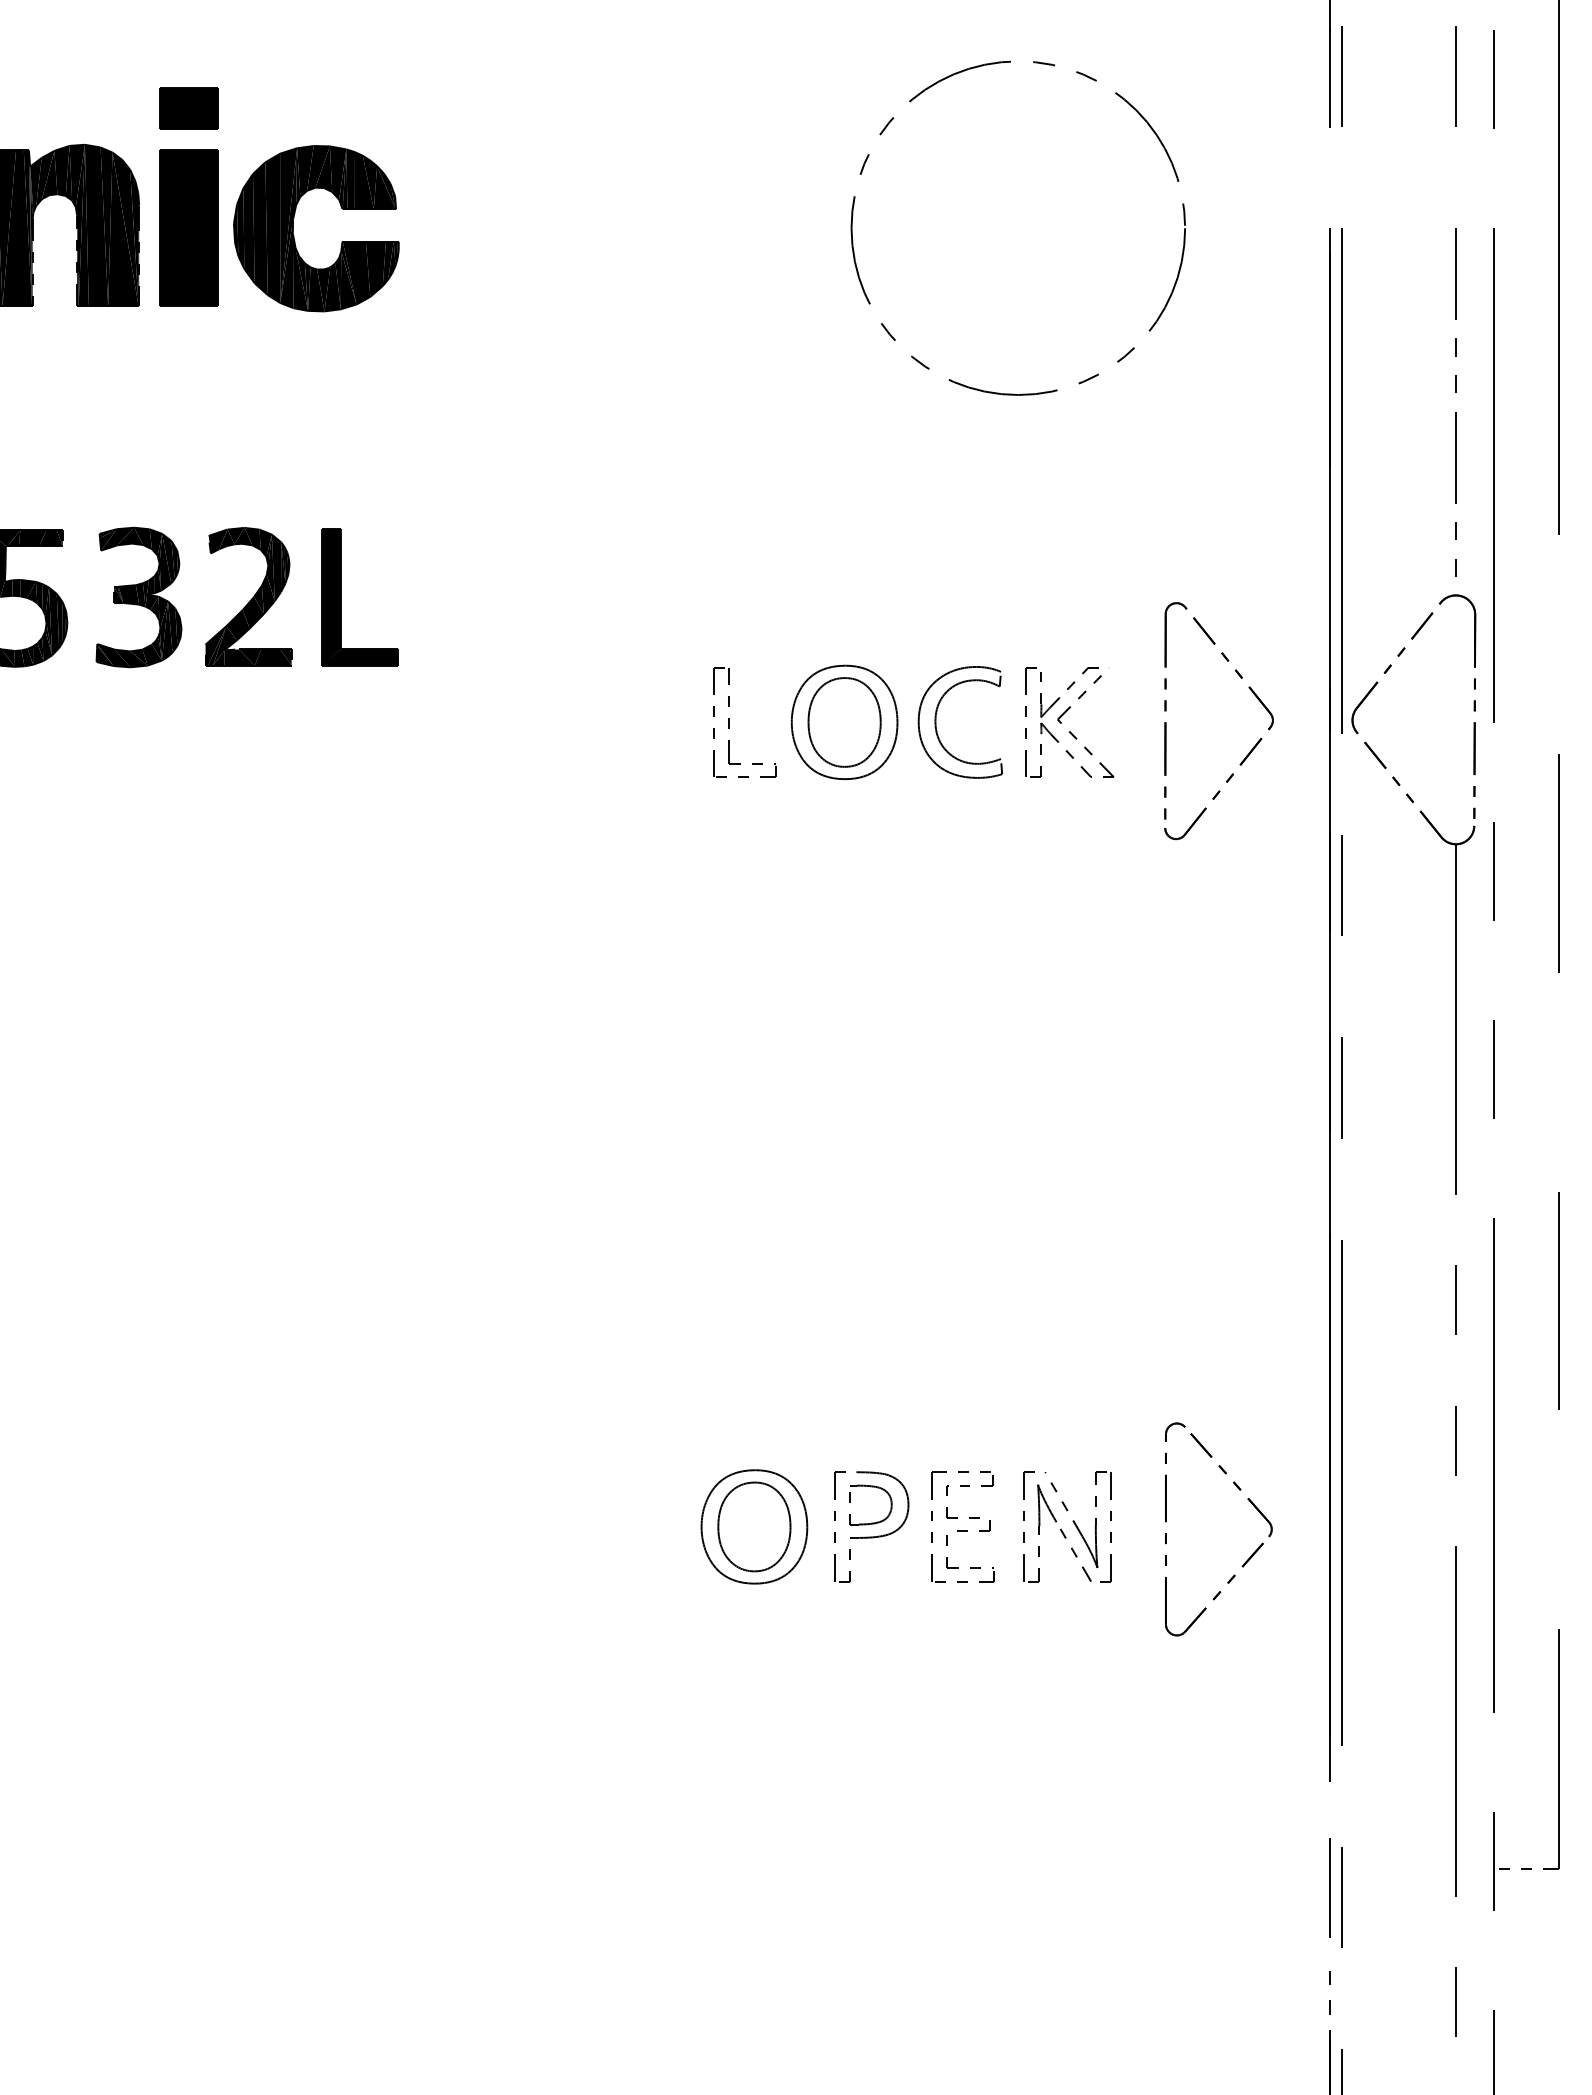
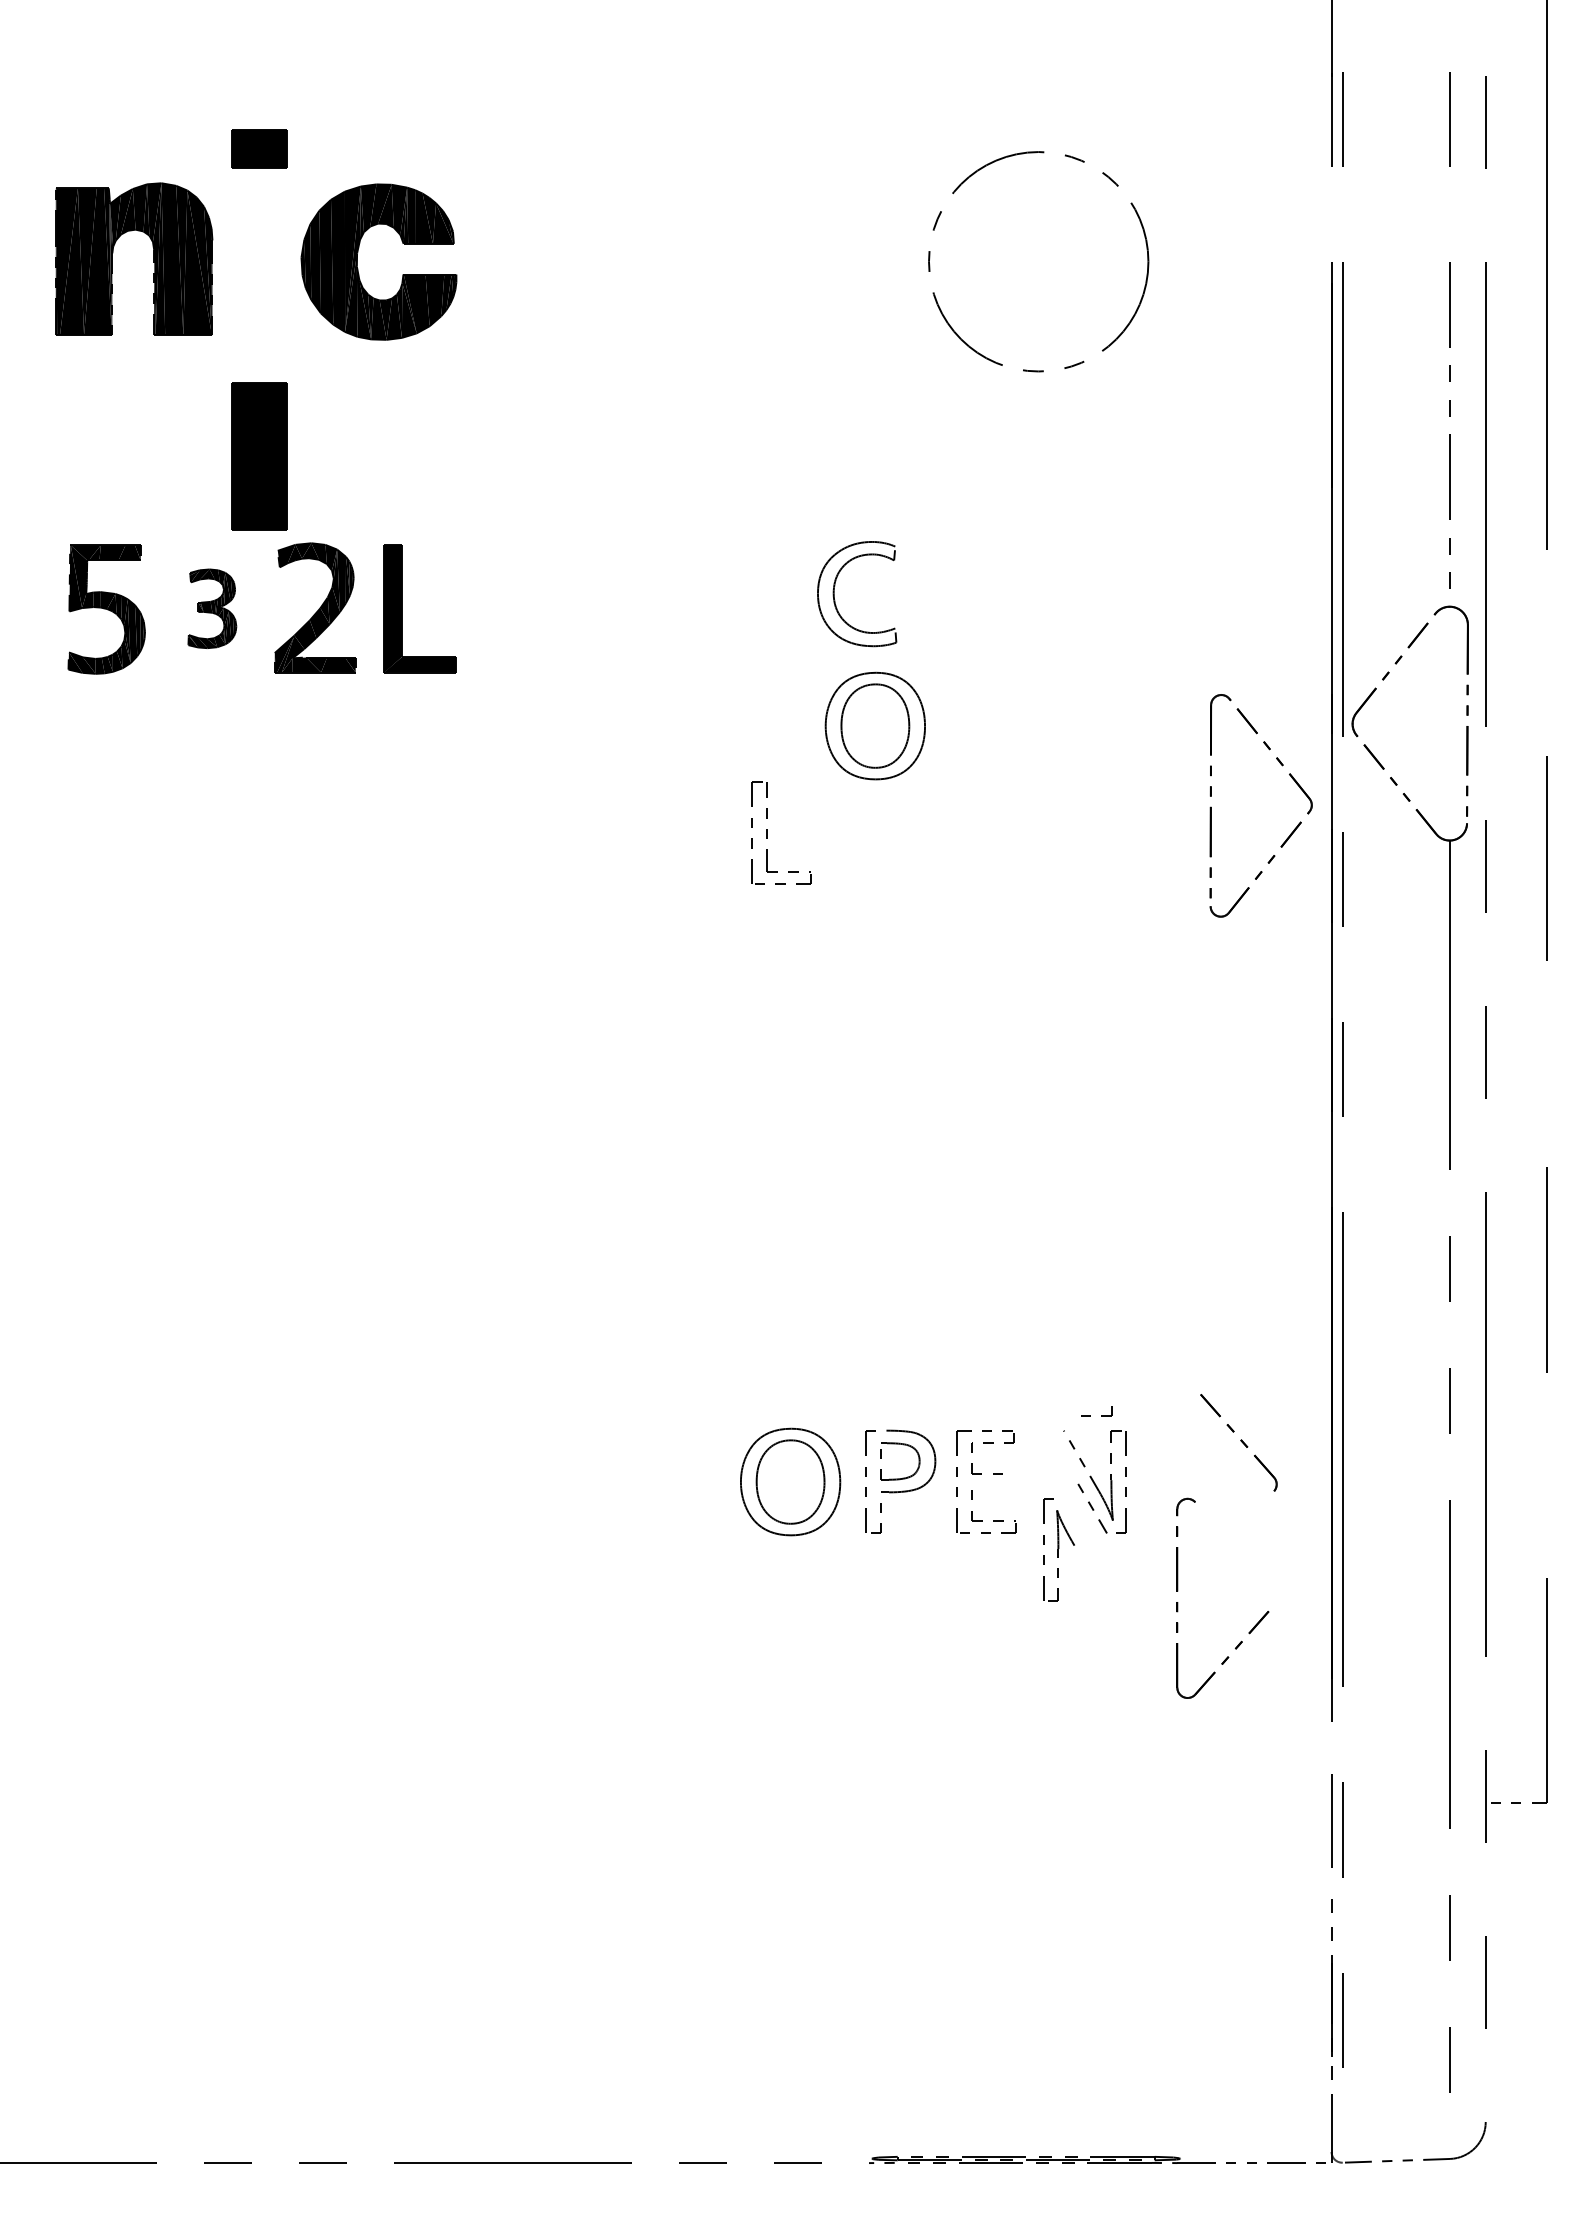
part: (189, 228) -> (259, 456), moved
circle: (1018, 228) -> (1038, 261), size x0.7
part: (139, 597) -> (212, 608), size x0.6
part: (729, 721) -> (767, 832), moved
part: (1061, 722) -> (1079, 726), removed
part: (937, 729) -> (835, 600), moved
part: (1250, 750) -> (1290, 833), moved
part: (1039, 1526) -> (1058, 1549), moved
part: (978, 1530) -> (1101, 1415), moved
part: (1248, 1558) -> (1254, 1625), moved

